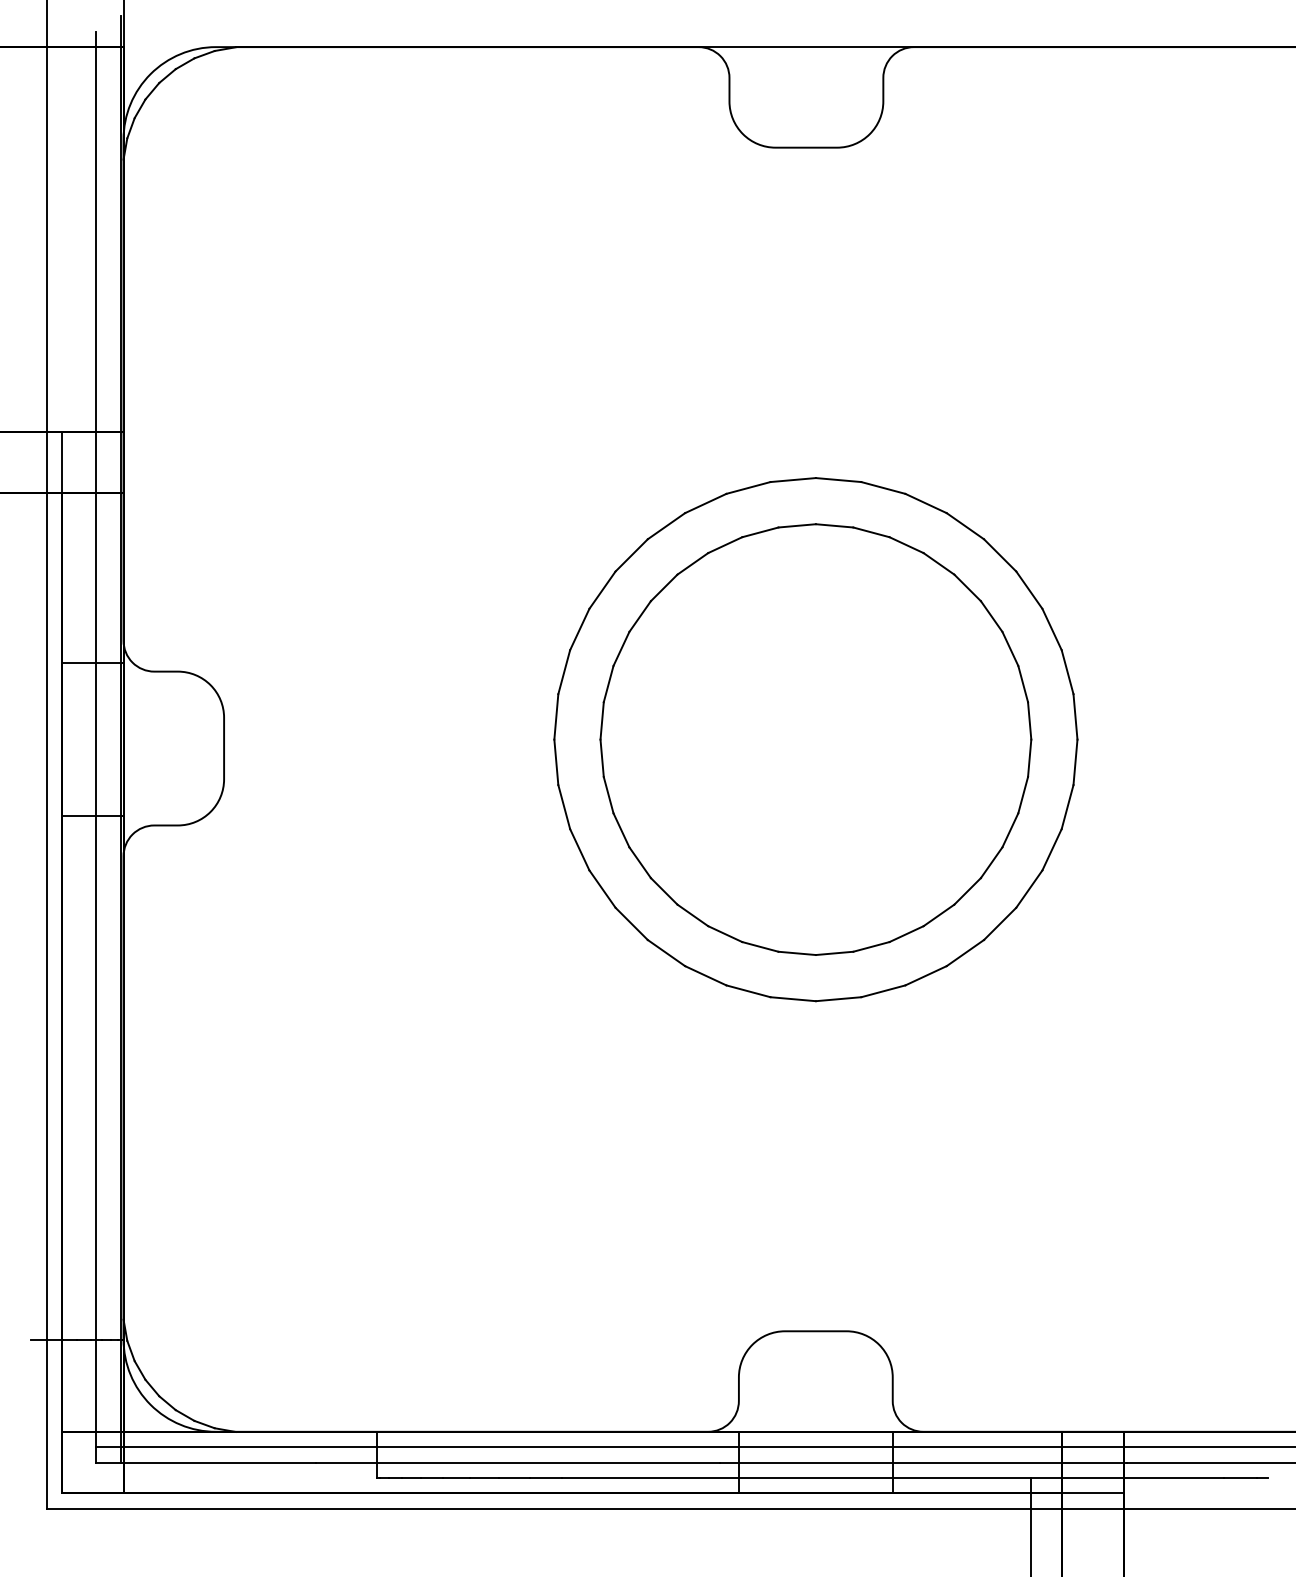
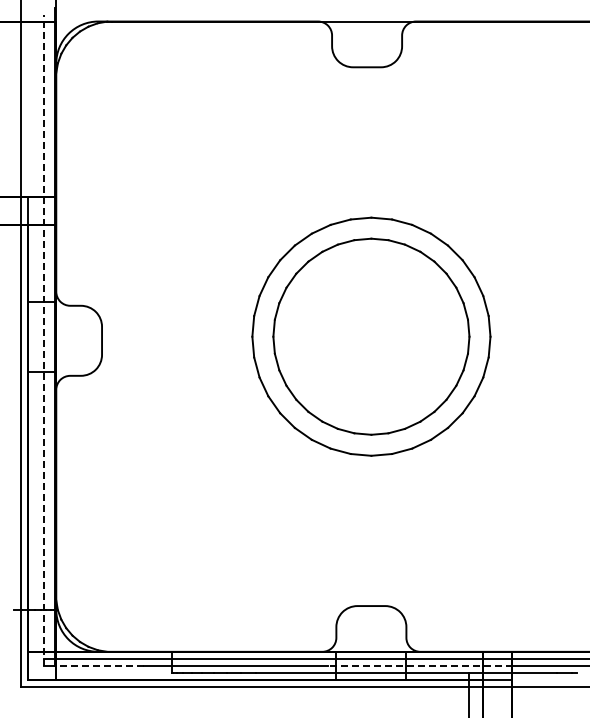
line: (95, 747) -> (43, 340), solid -> dashed
line: (218, 1461) -> (99, 665), solid -> dashed
line: (923, 1461) -> (420, 665), solid -> dashed

